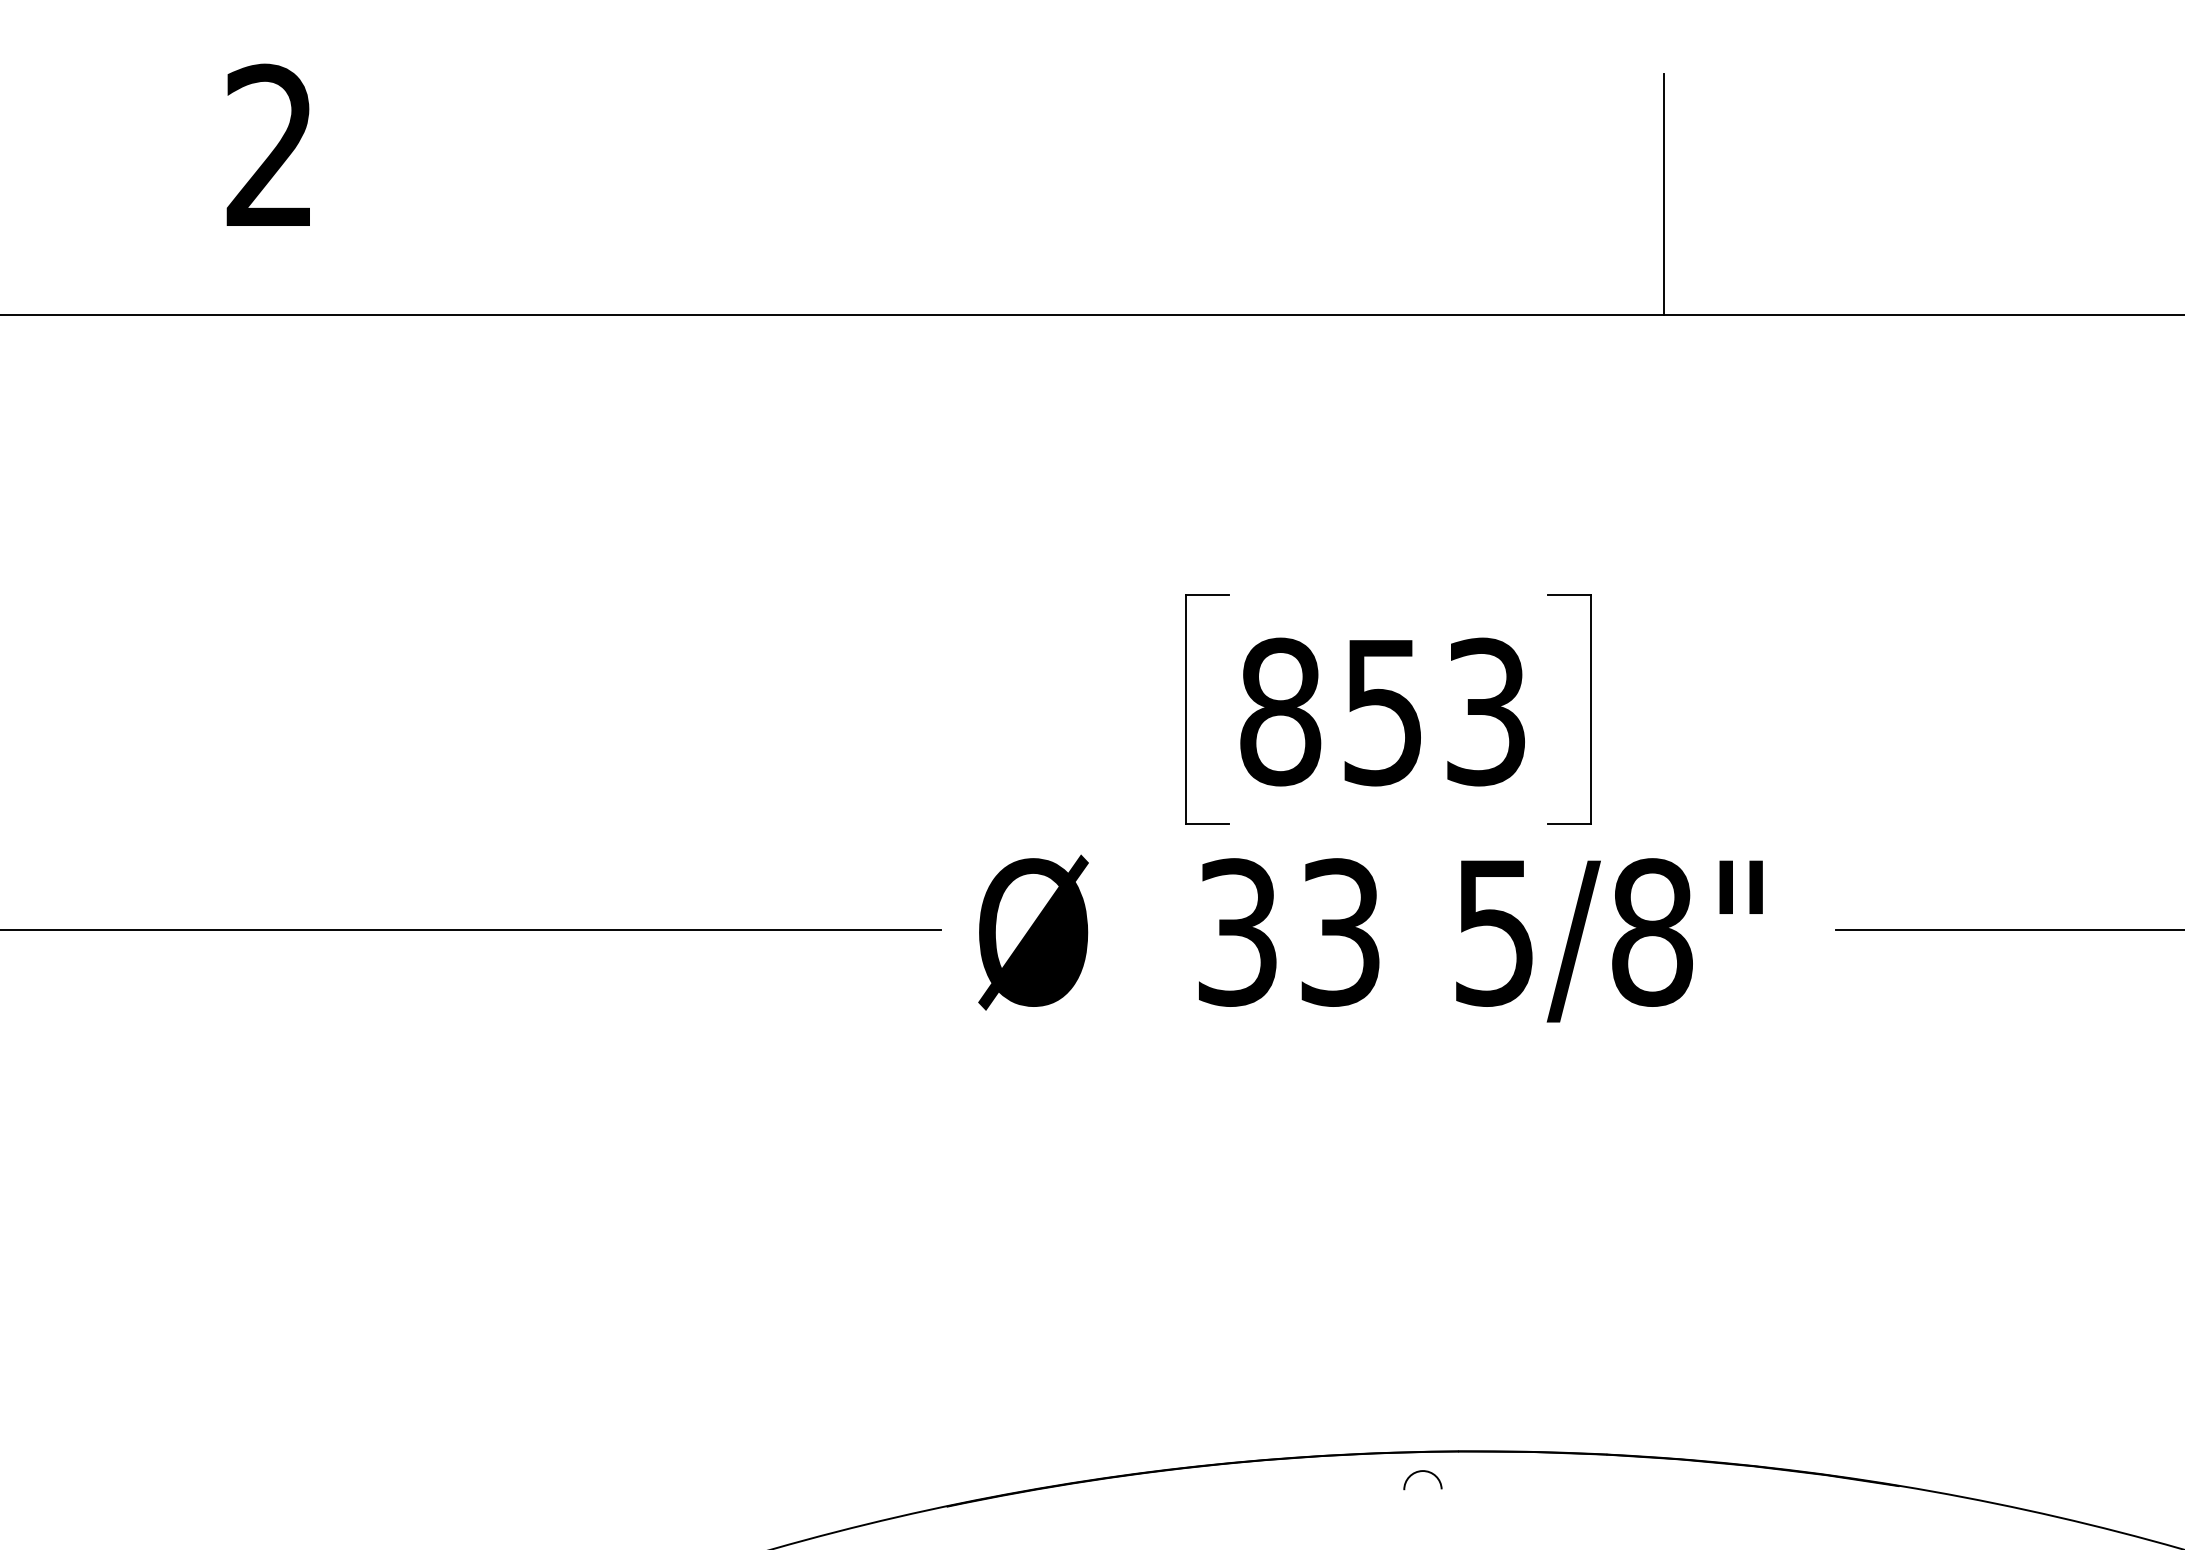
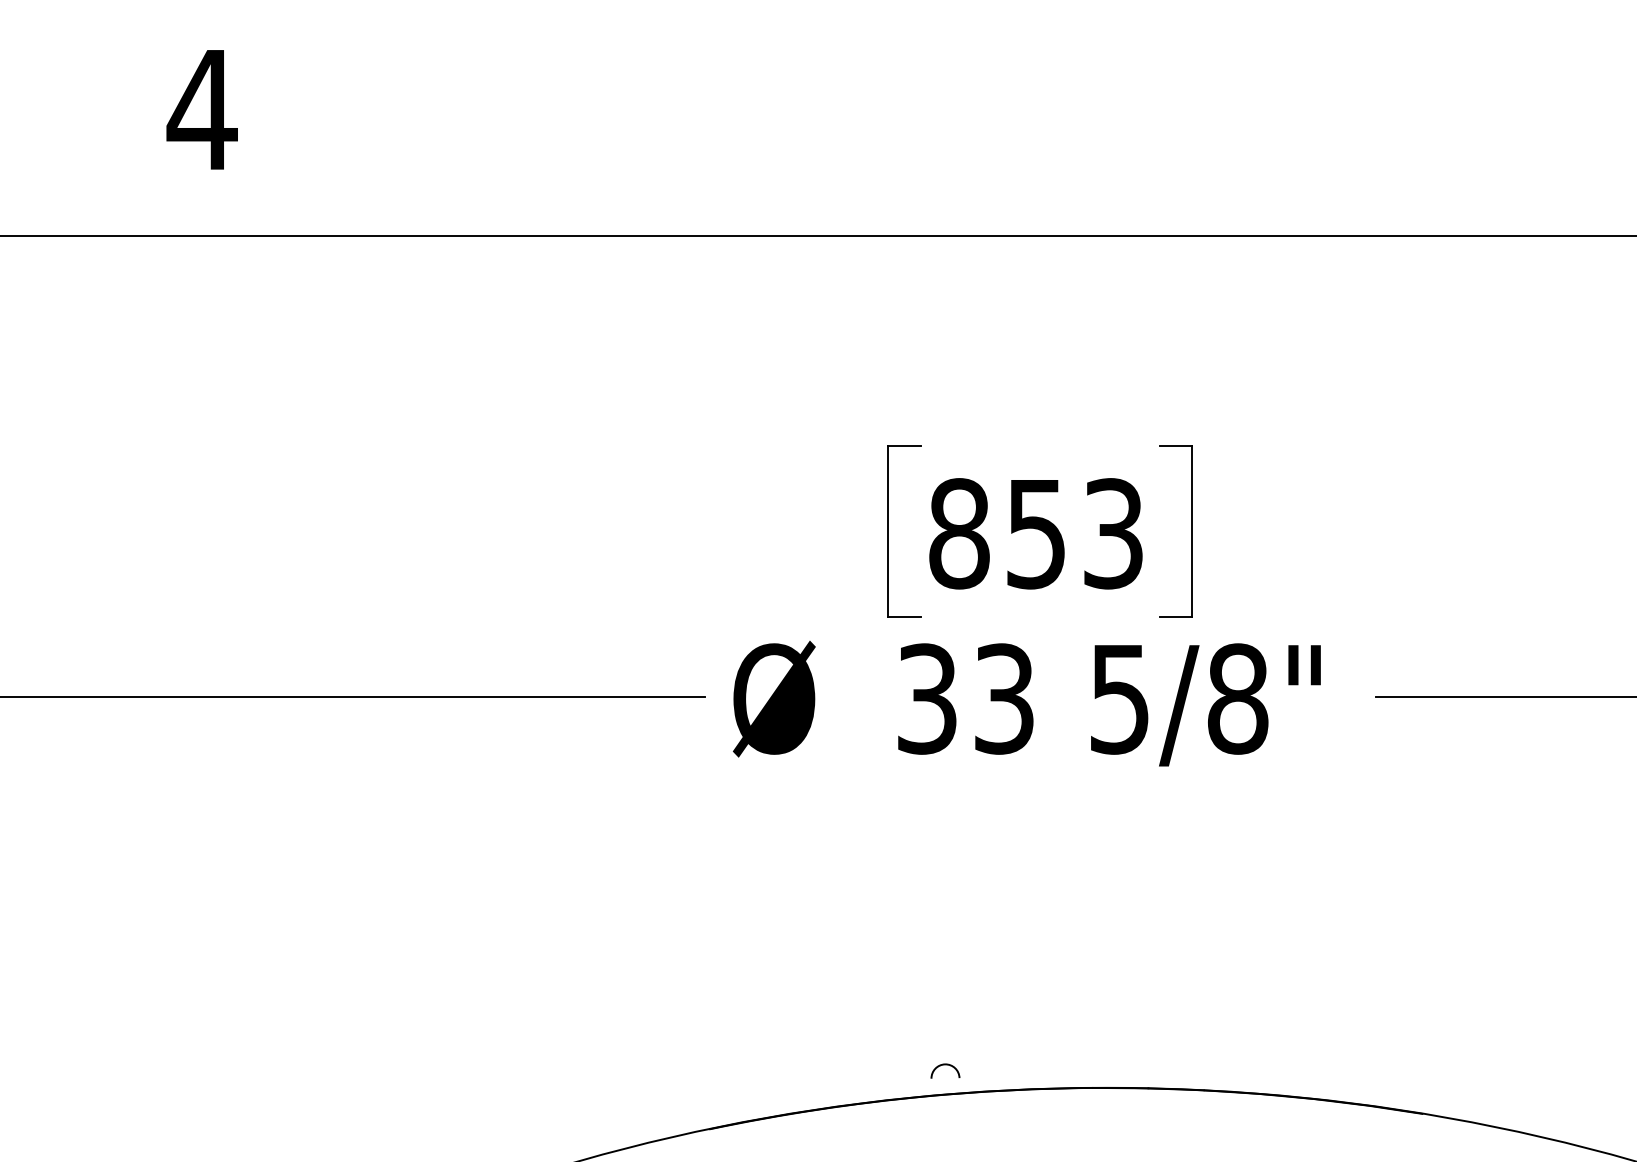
text: (269, 144) -> (201, 108), 2 -> 4
line: (1664, 193) -> (1247, 145), removed
arc: (1420, 1472) -> (943, 1065), moved

